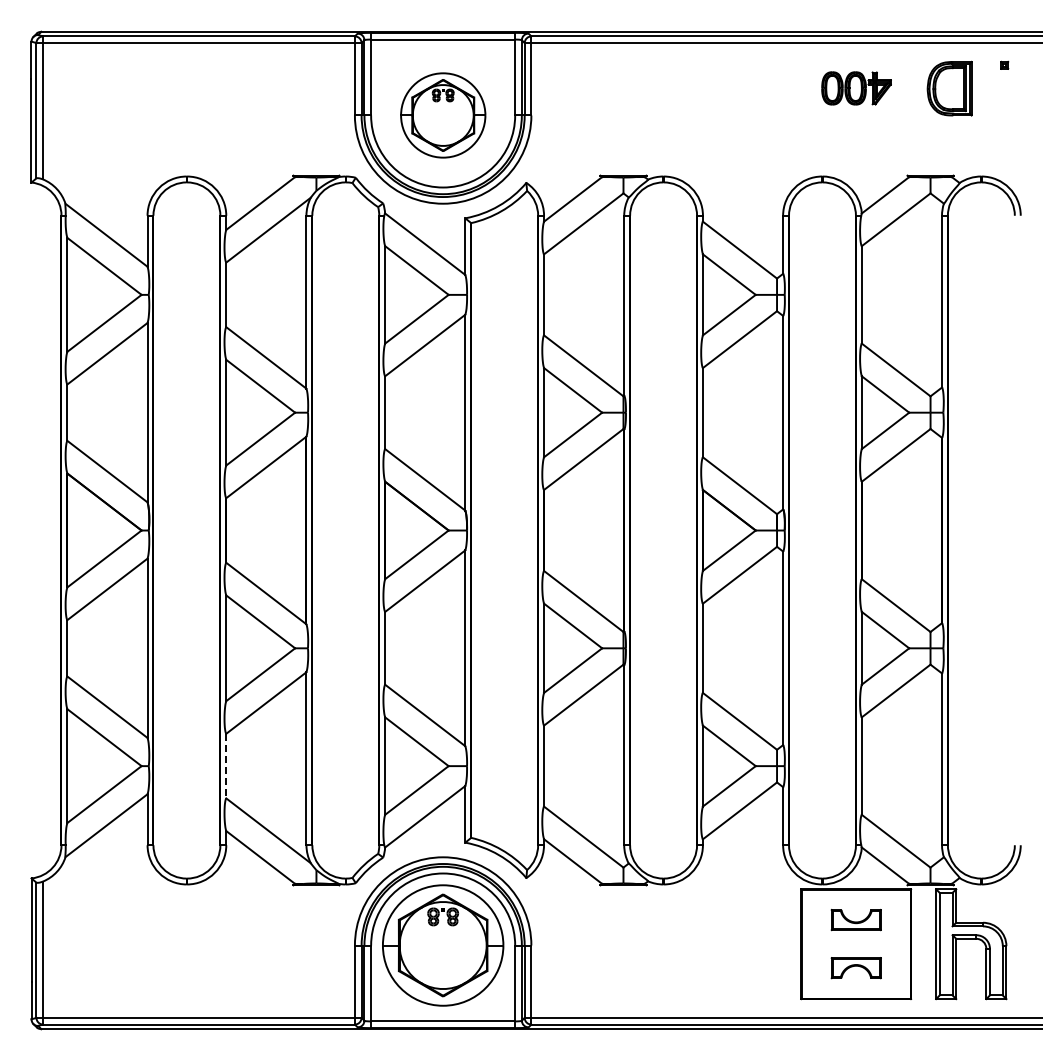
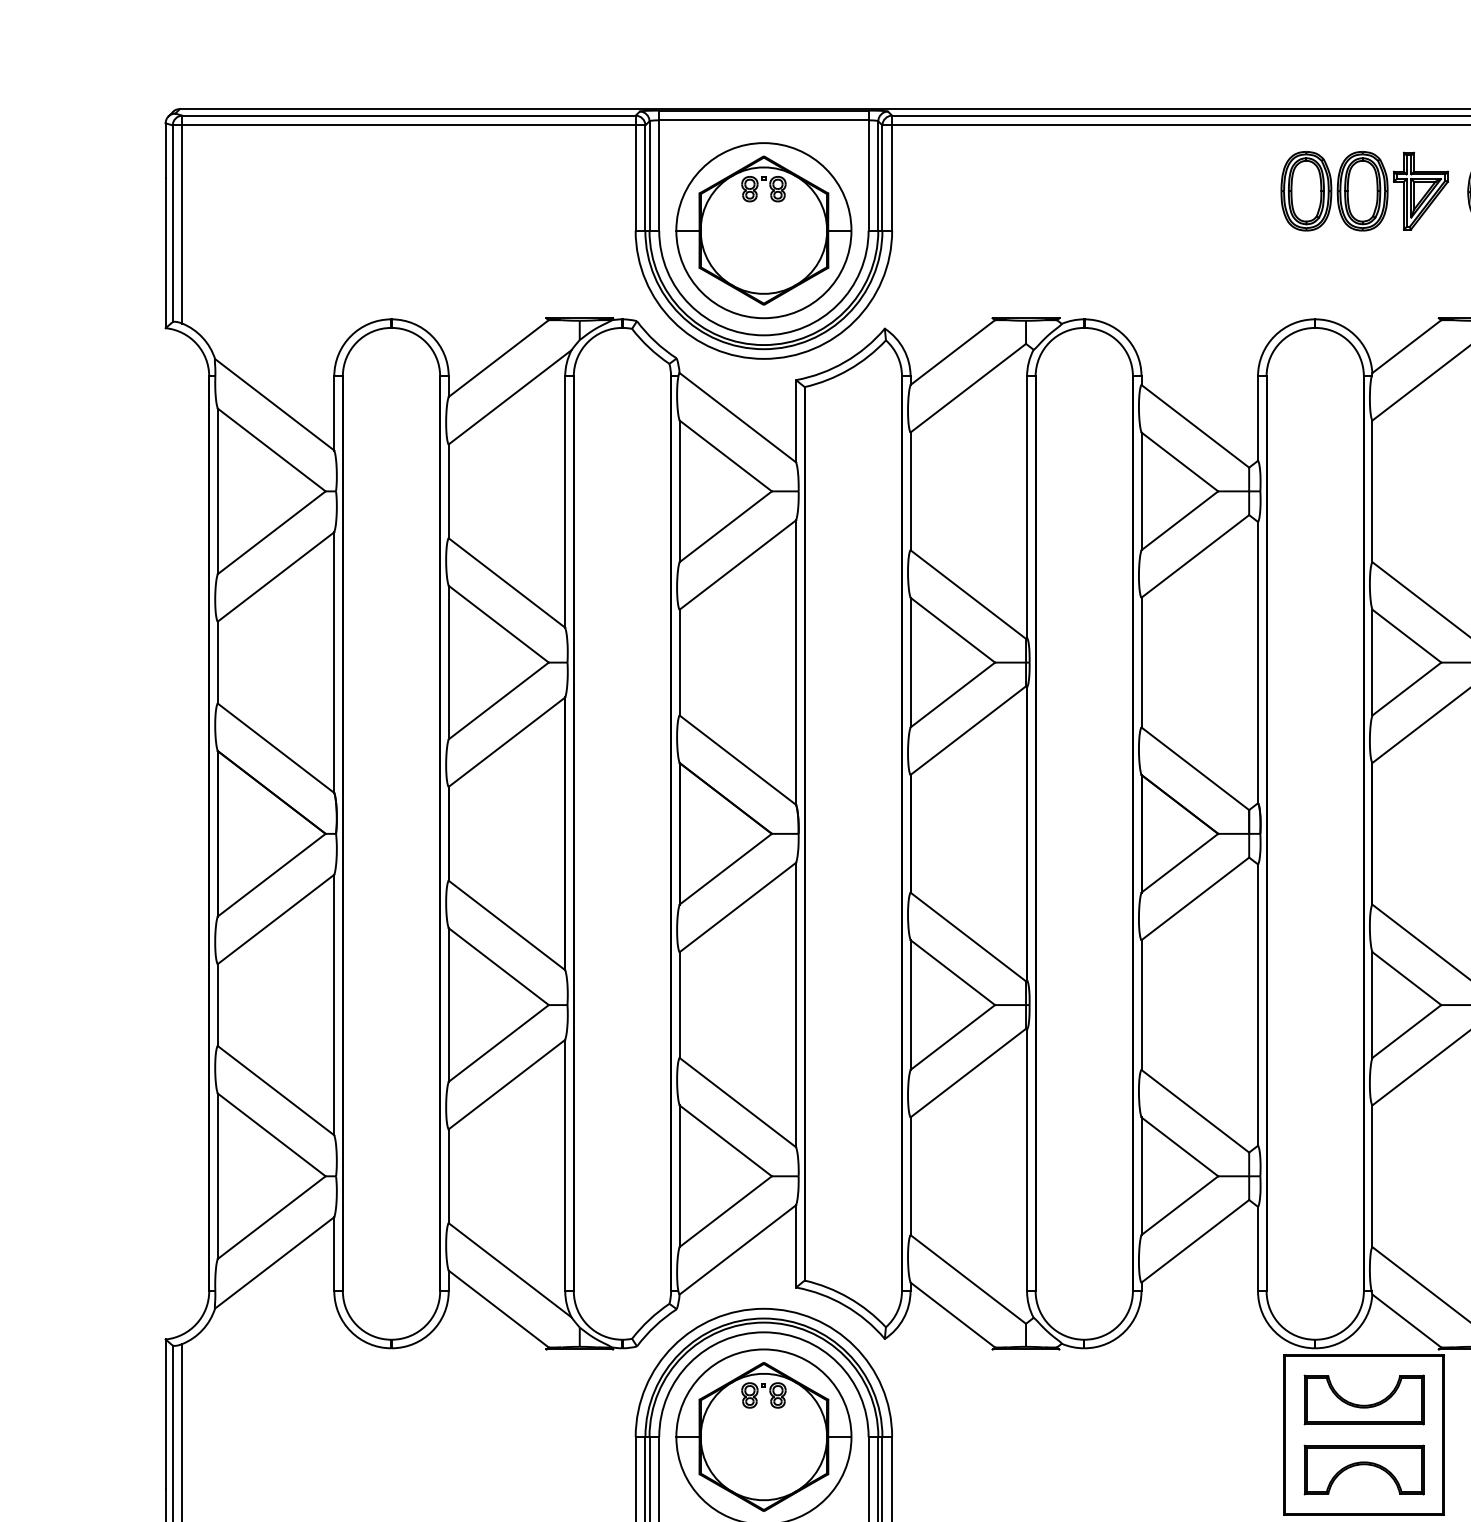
part: (856, 88) -> (1364, 191), size x1.67
part: (443, 115) -> (764, 230), size x1.43
line: (226, 766) -> (449, 1176), dashed -> solid
part: (856, 919) -> (1364, 1399), size x1.67
part: (856, 967) -> (1364, 1468), size x1.67

